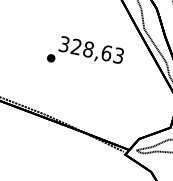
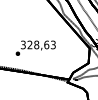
text: (85, 53) -> (35, 47), moved

